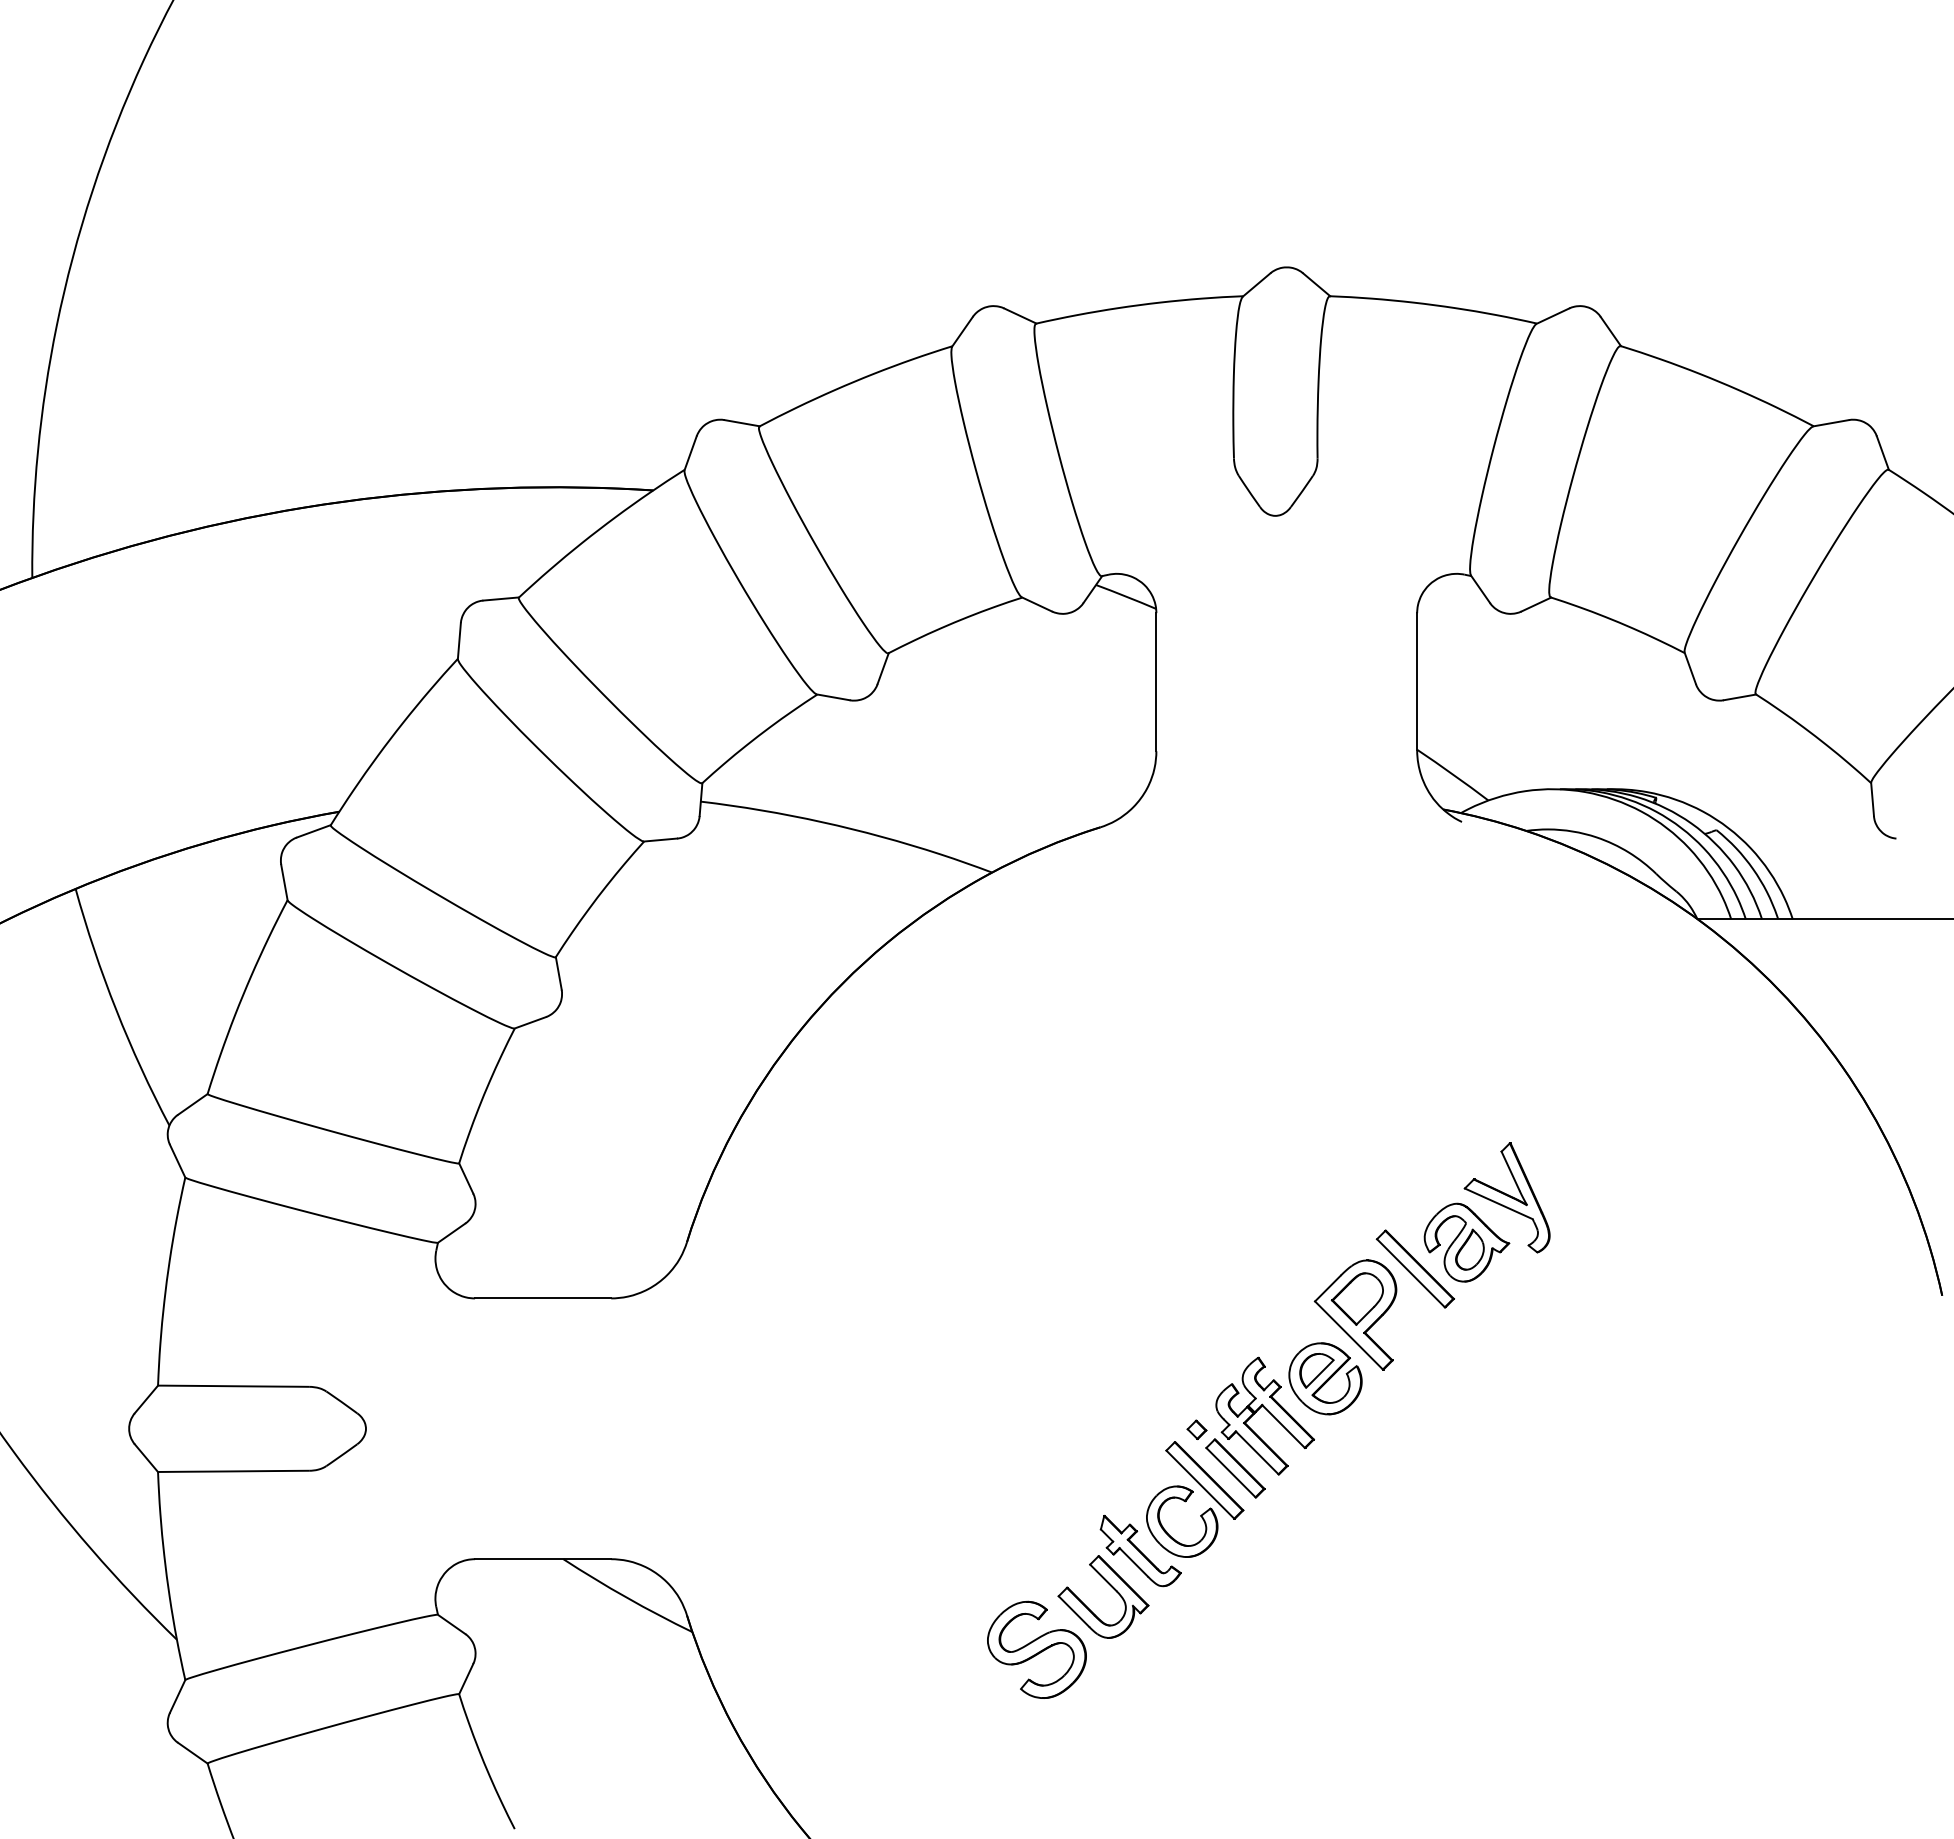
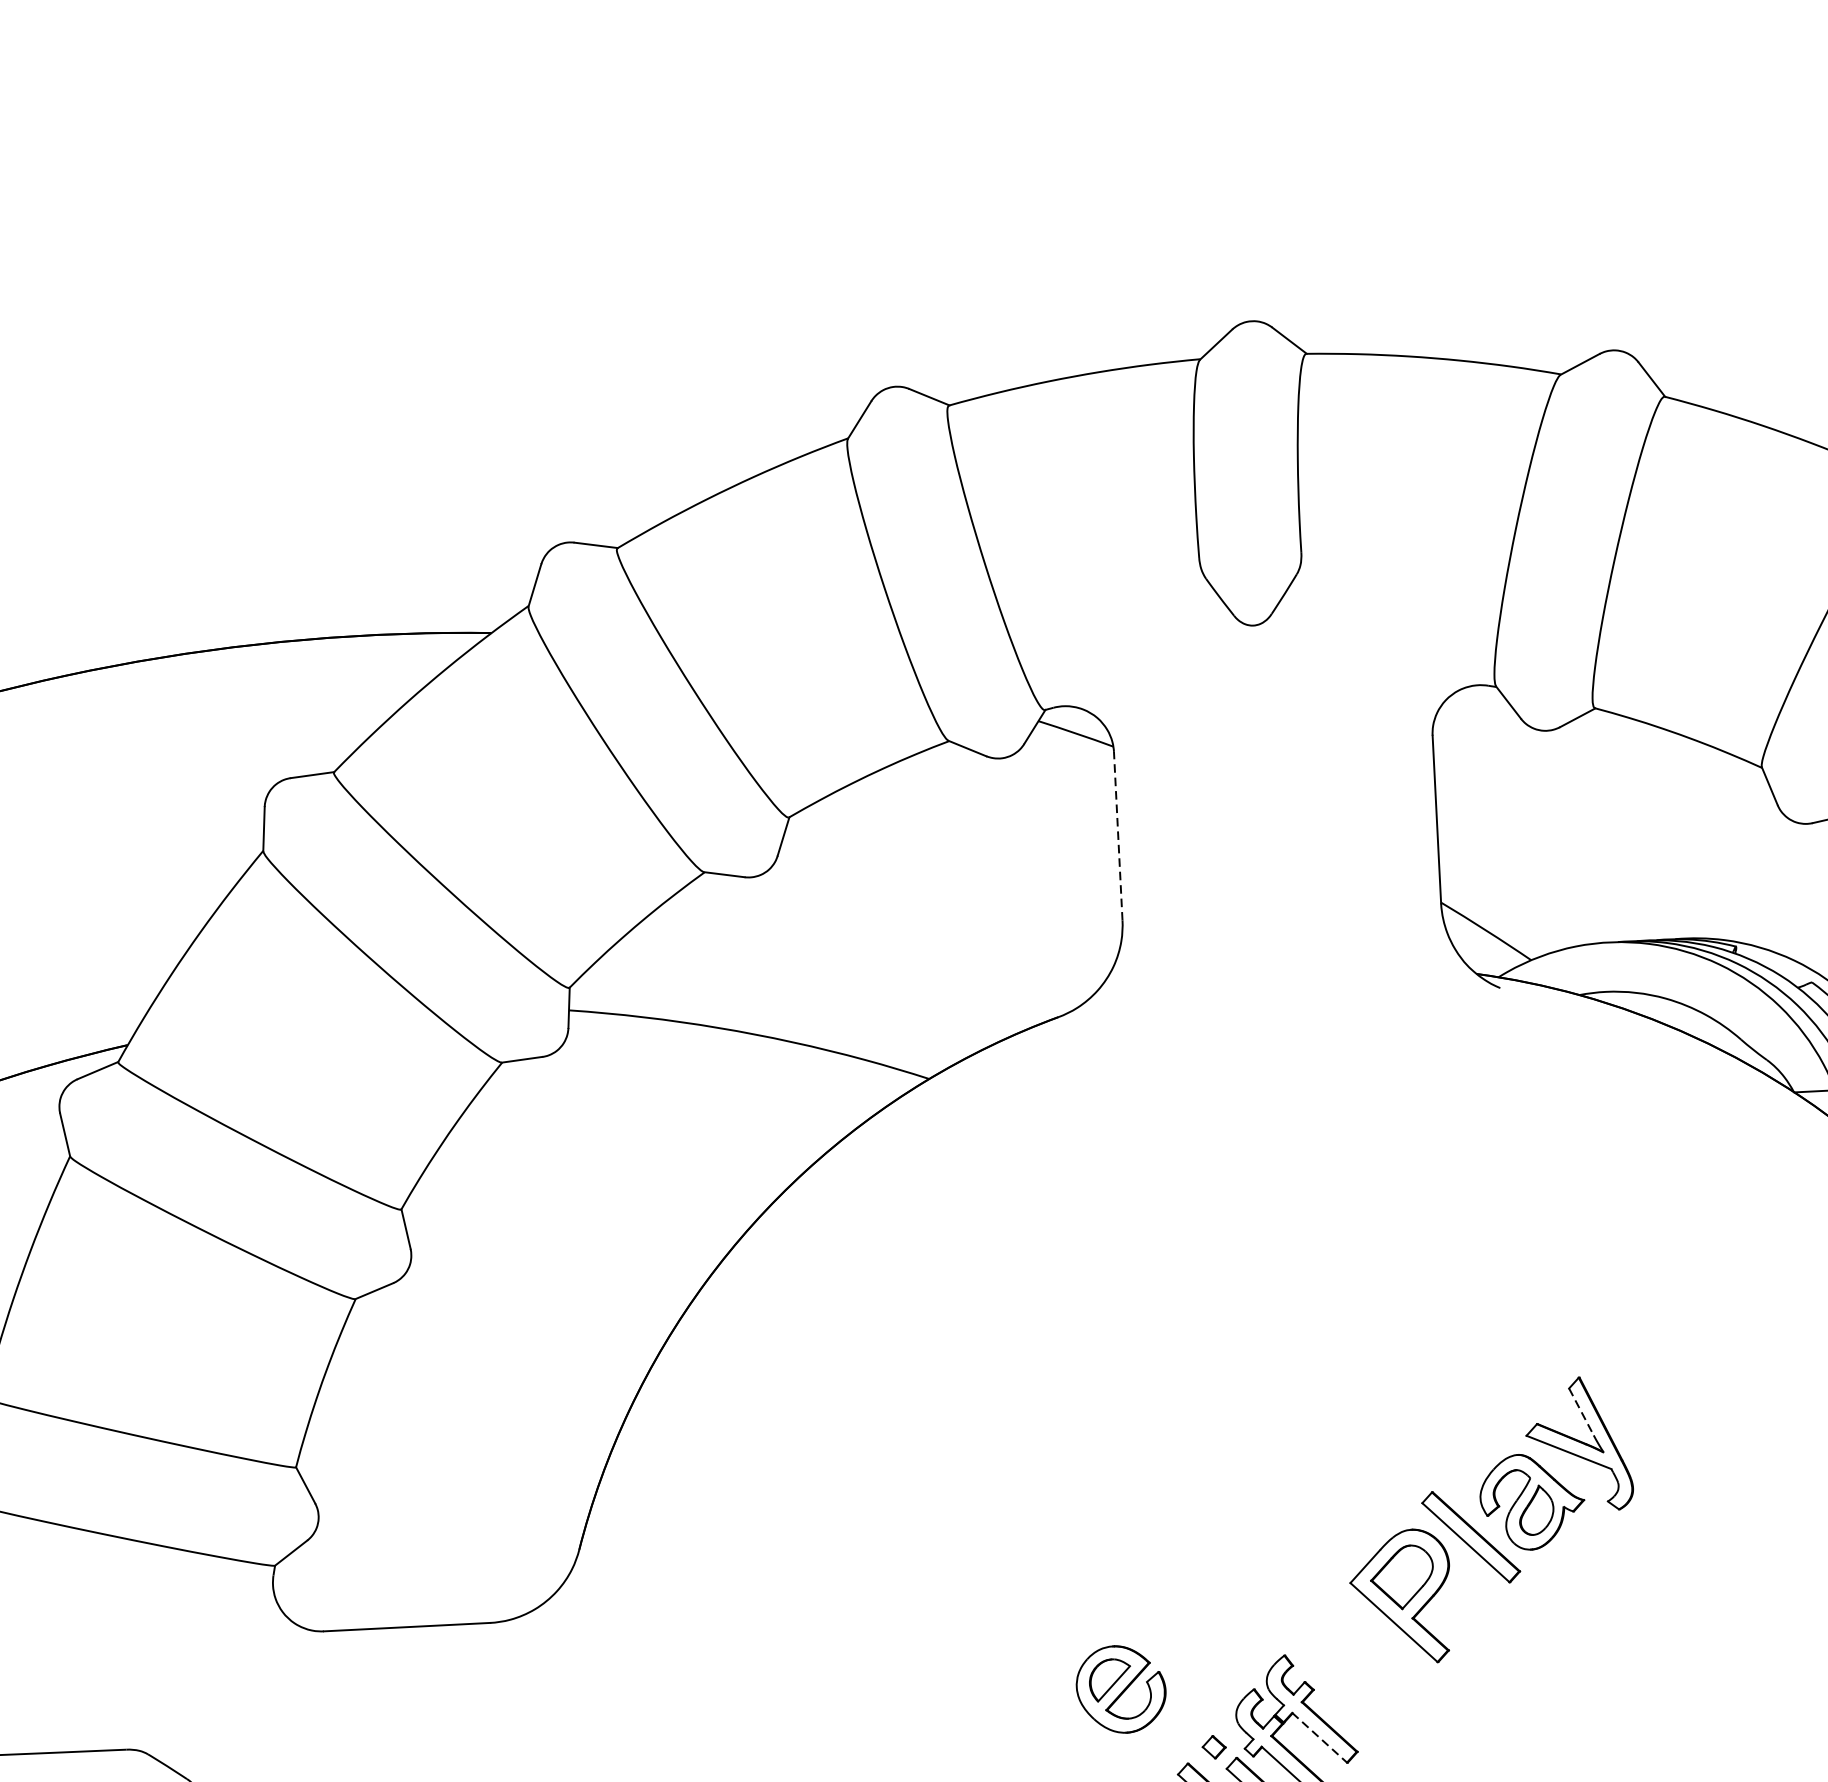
line: (1156, 681) -> (1118, 835), solid -> dashed
line: (1510, 1171) -> (1581, 1412), solid -> dashed
part: (1325, 1378) -> (1121, 1689), moved
line: (1283, 1426) -> (1319, 1737), solid -> dashed

